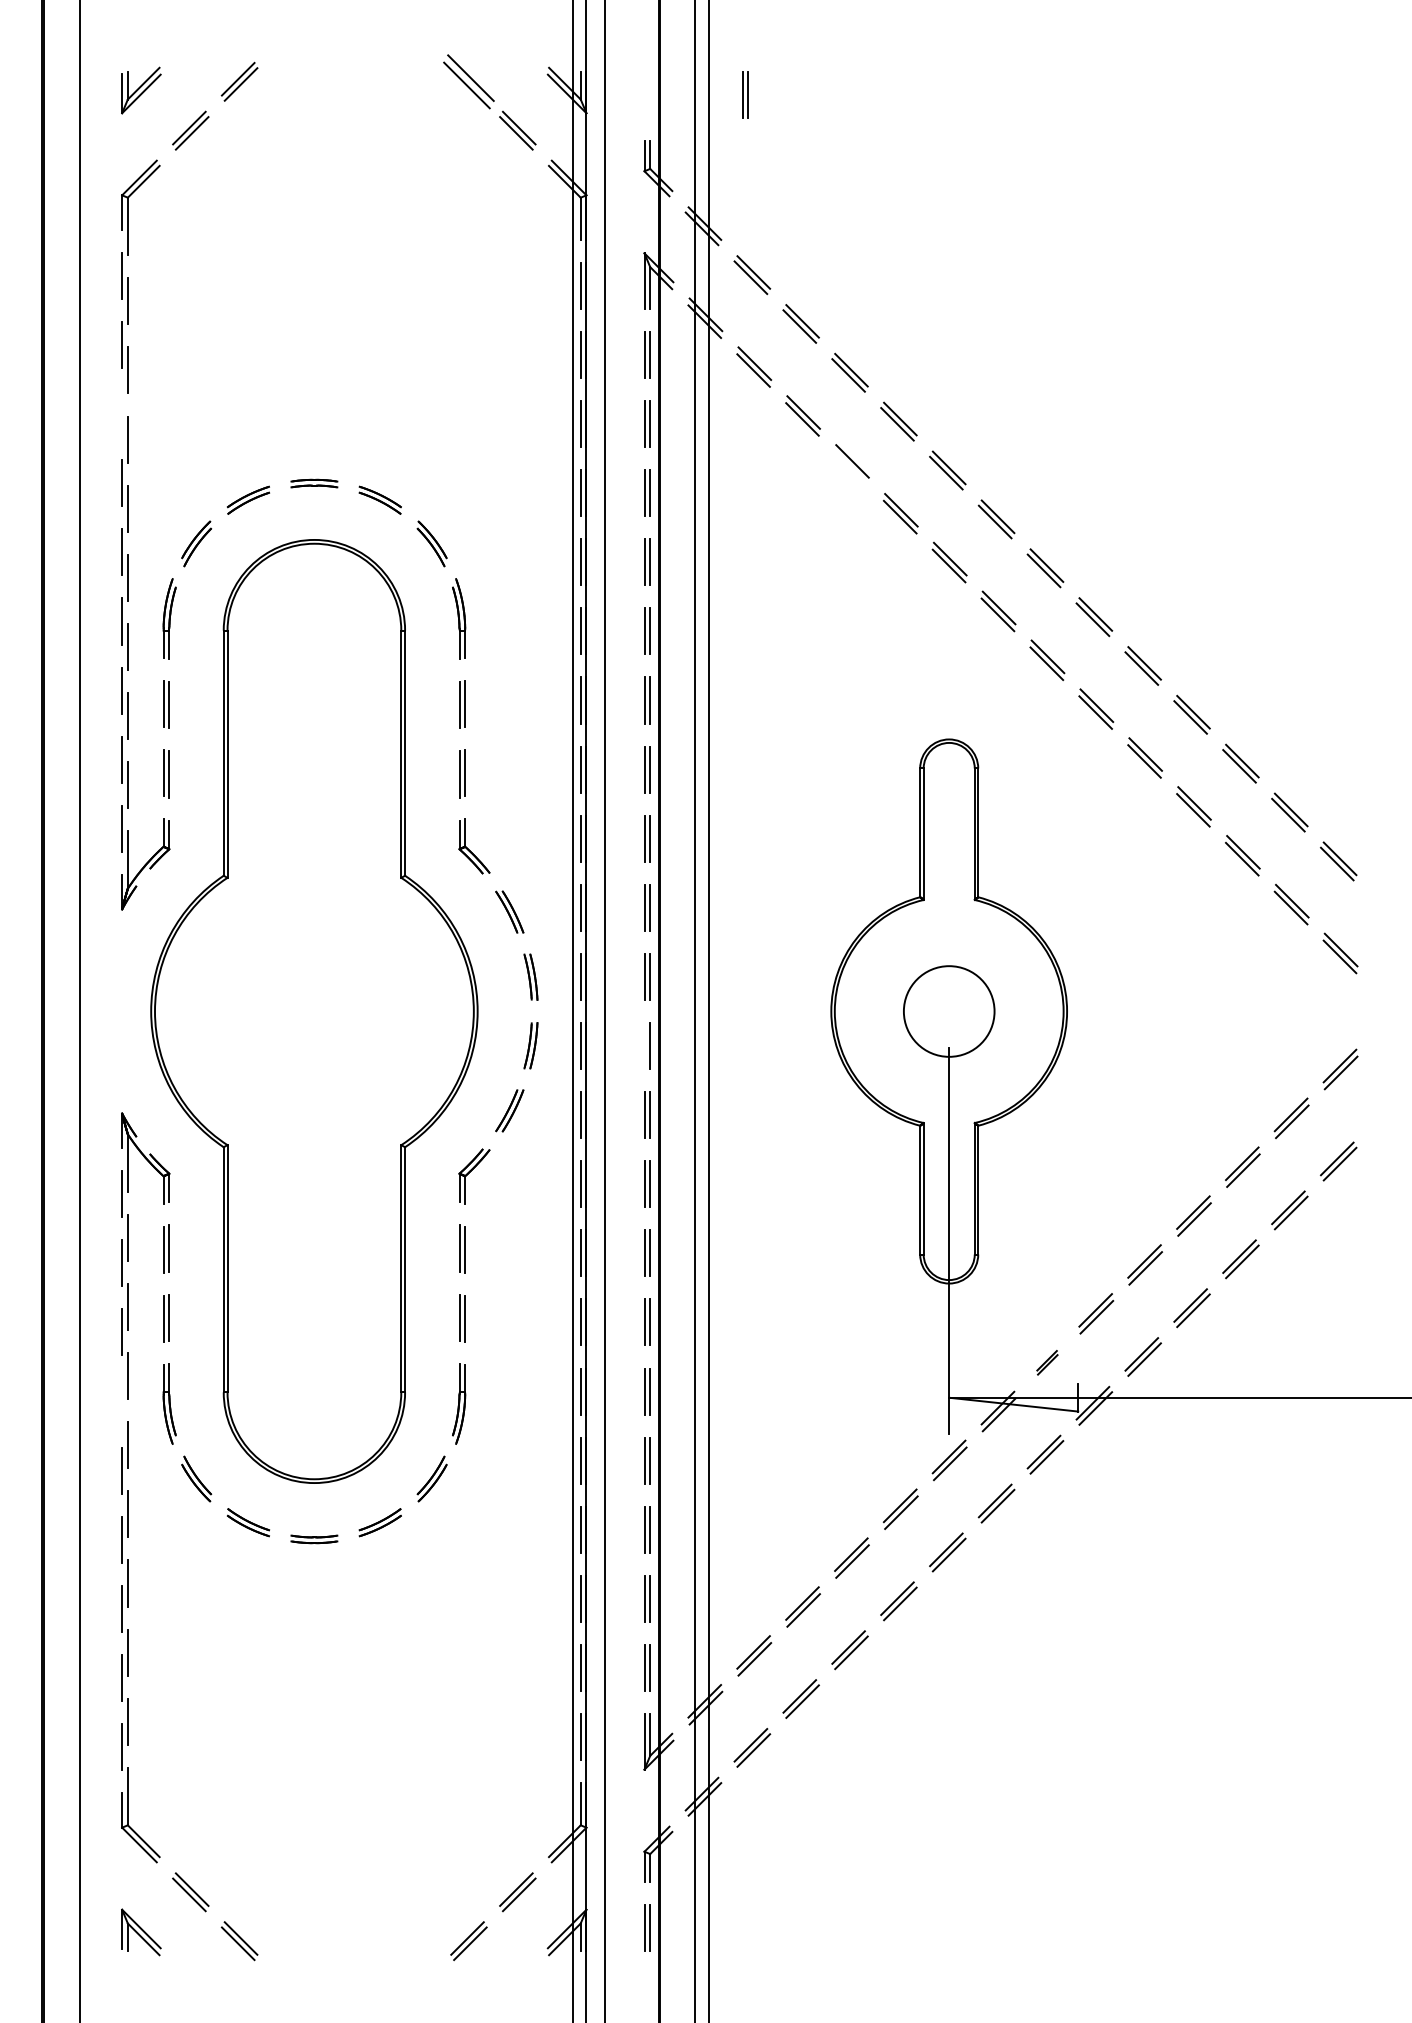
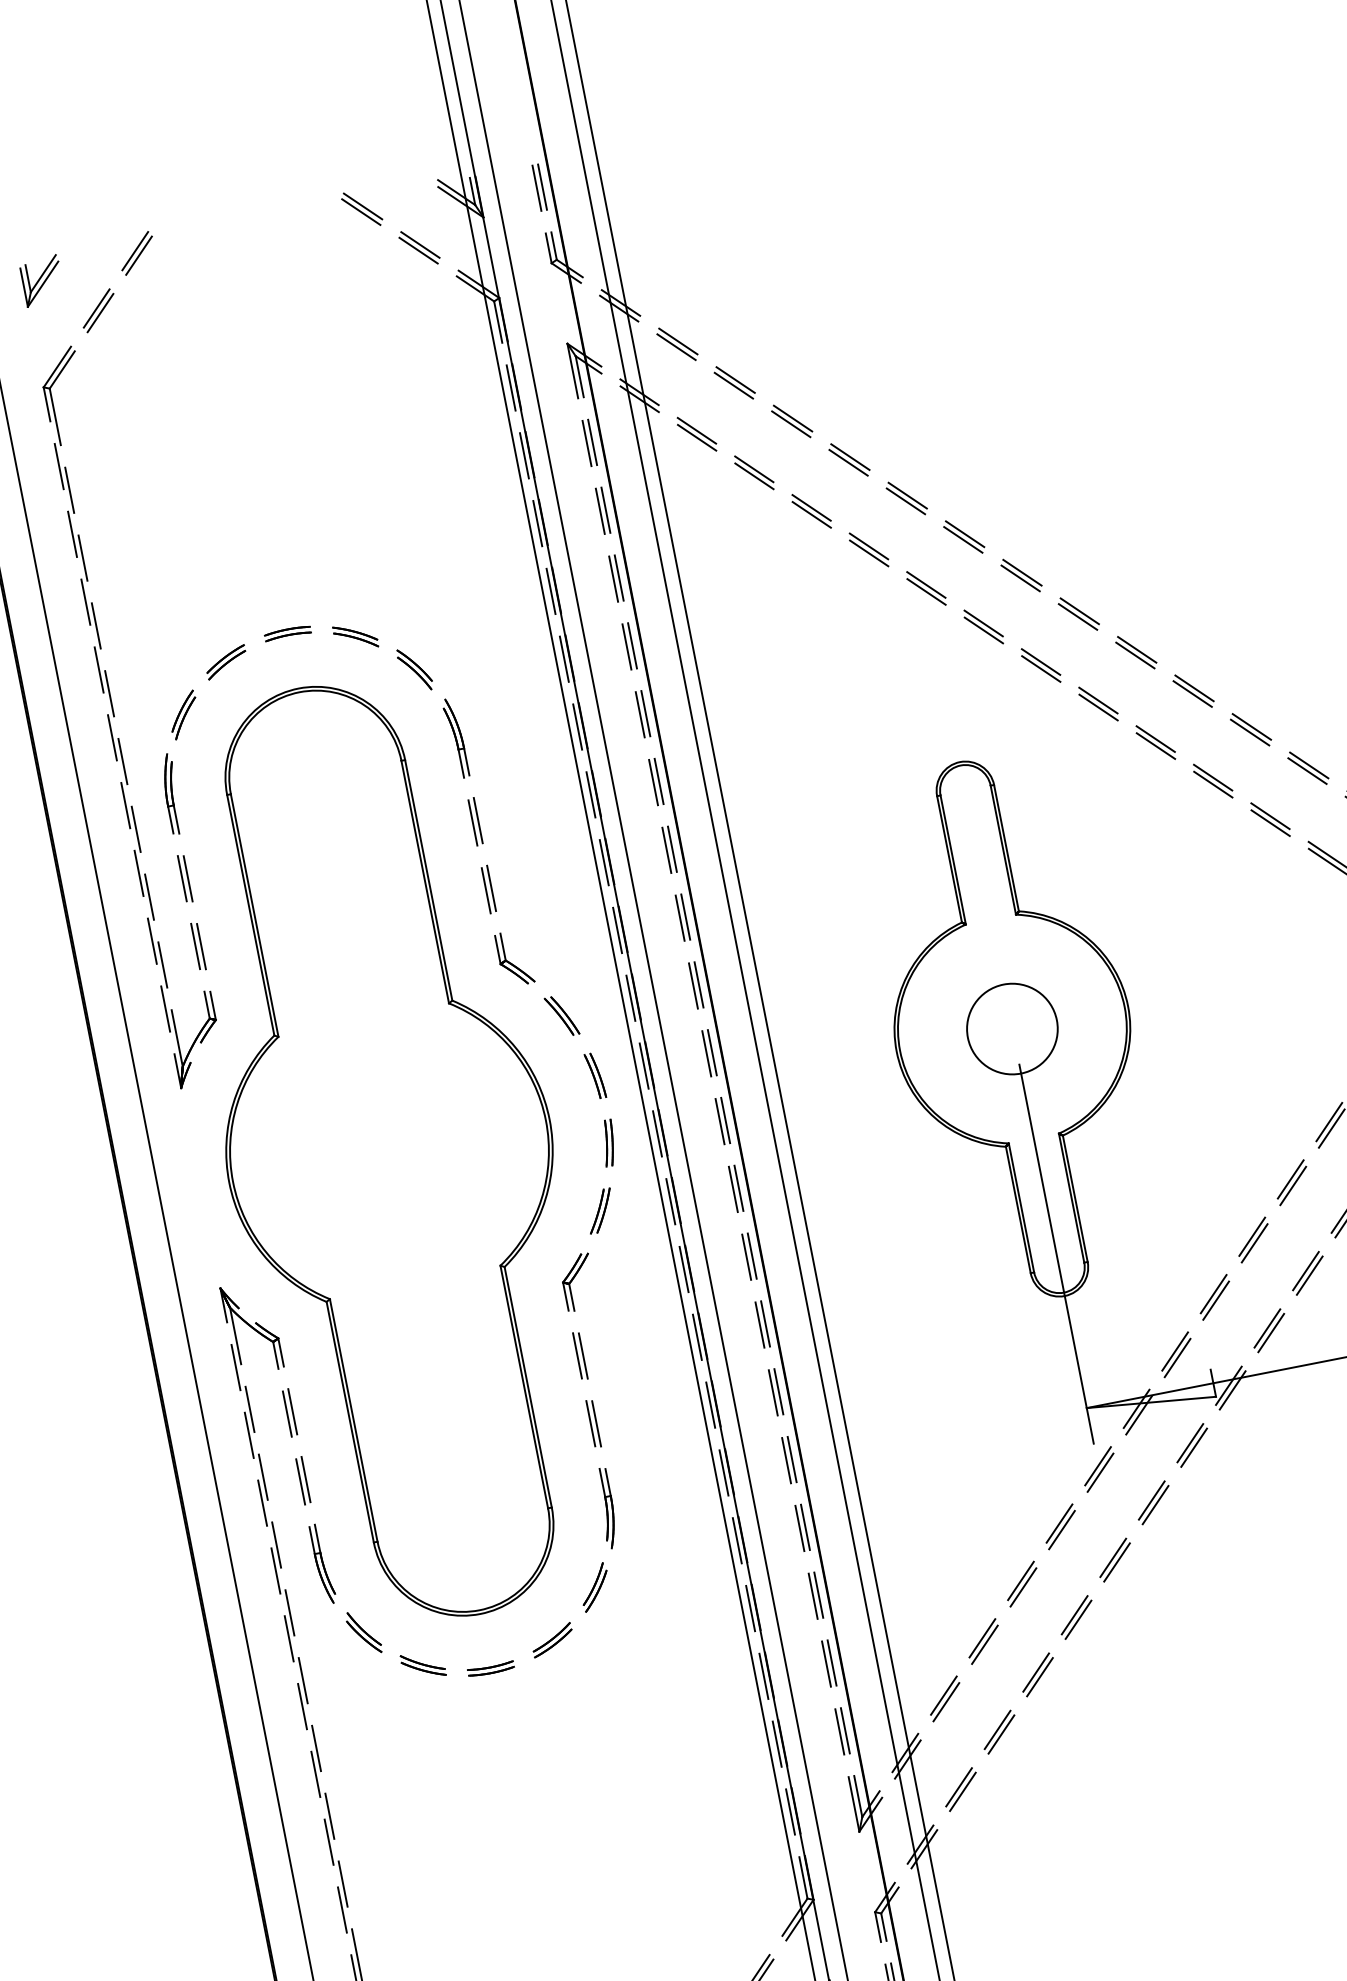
part: (468, 81) -> (361, 209), size x0.71
part: (745, 94) -> (539, 187), moved
line: (122, 414) -> (86, 602), added
line: (851, 468) -> (811, 515), added
line: (644, 1046) -> (720, 1122), added
part: (1047, 1362) -> (1176, 1354), size x1.67
line: (122, 1401) -> (276, 1570), added

